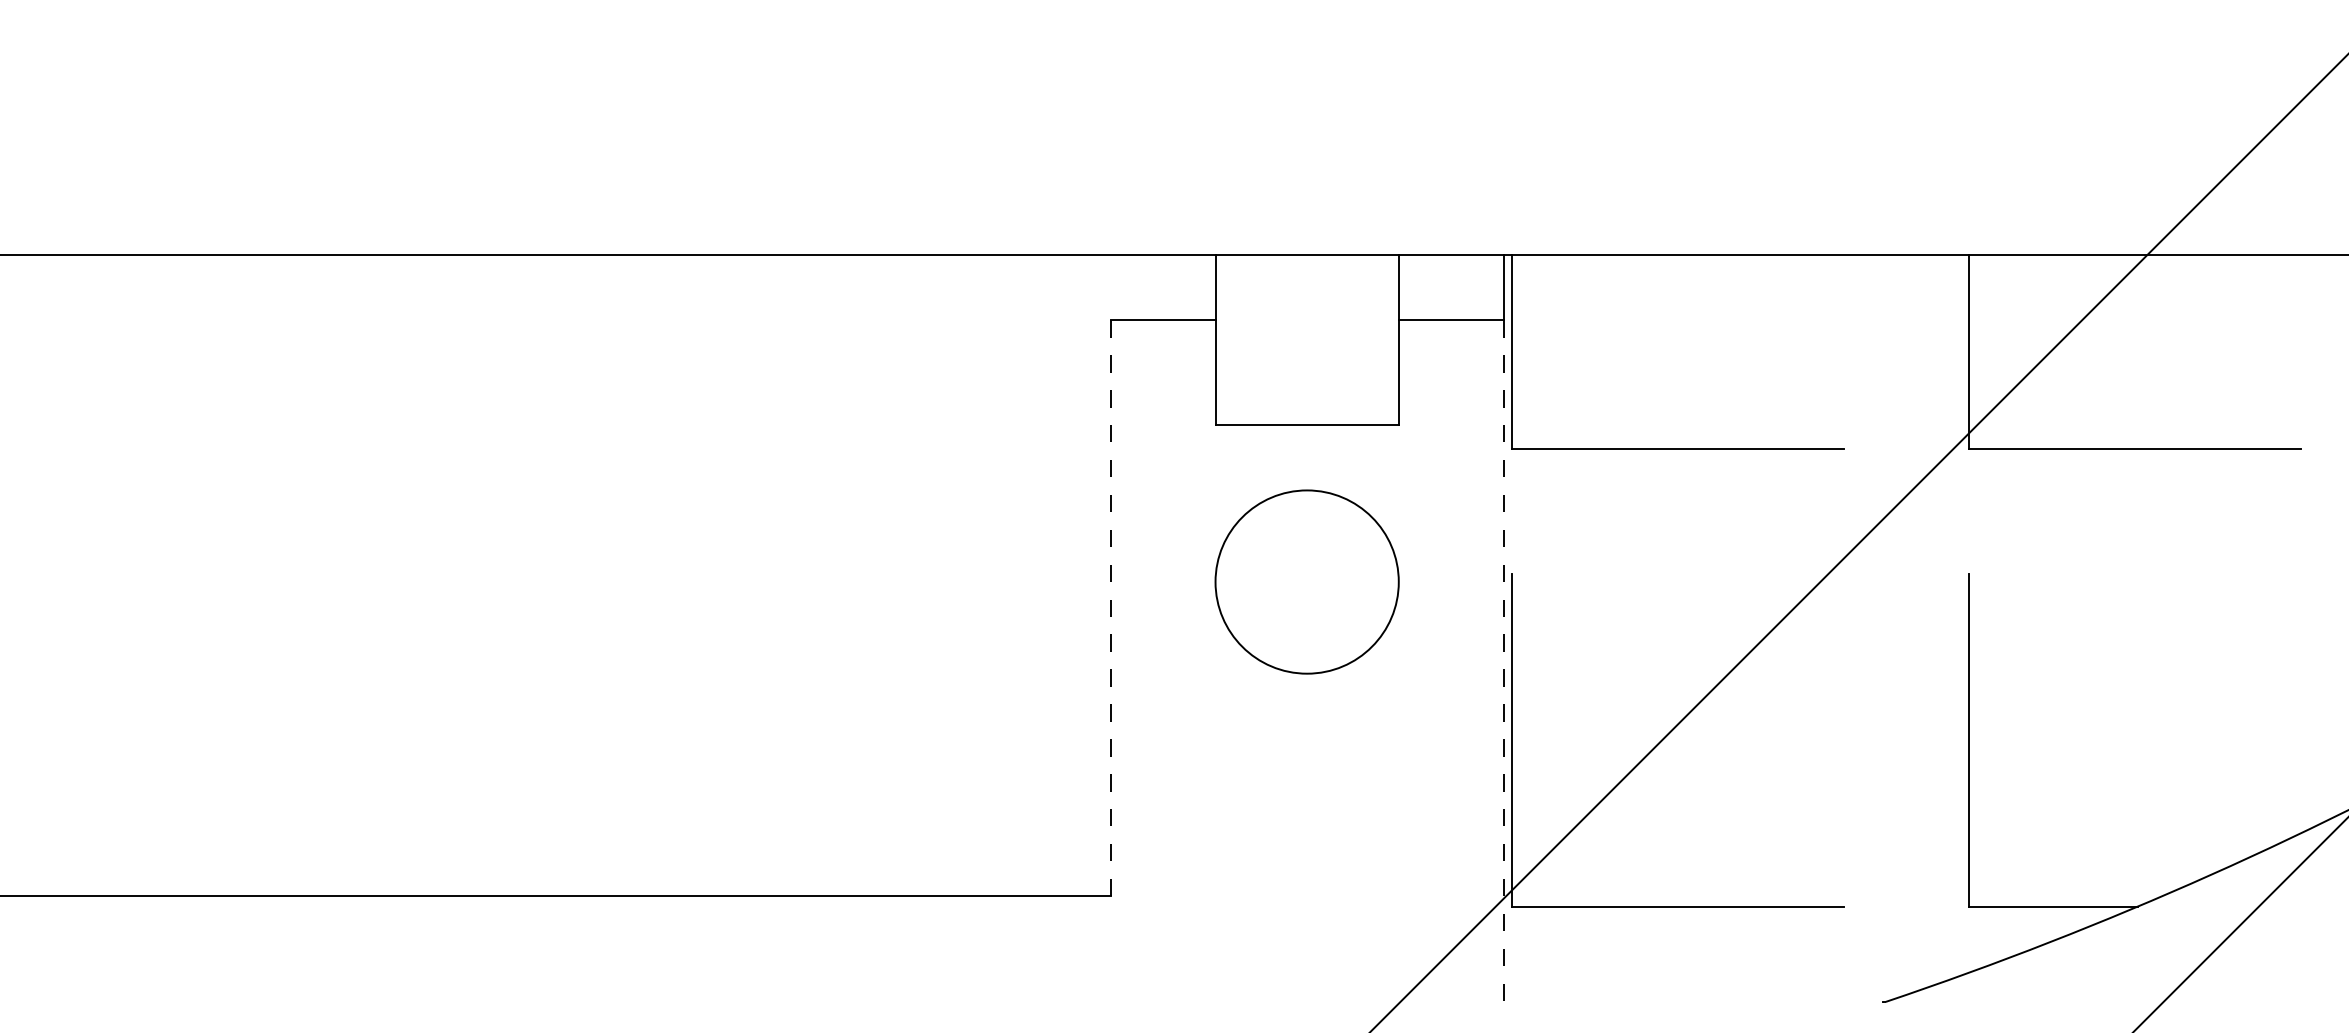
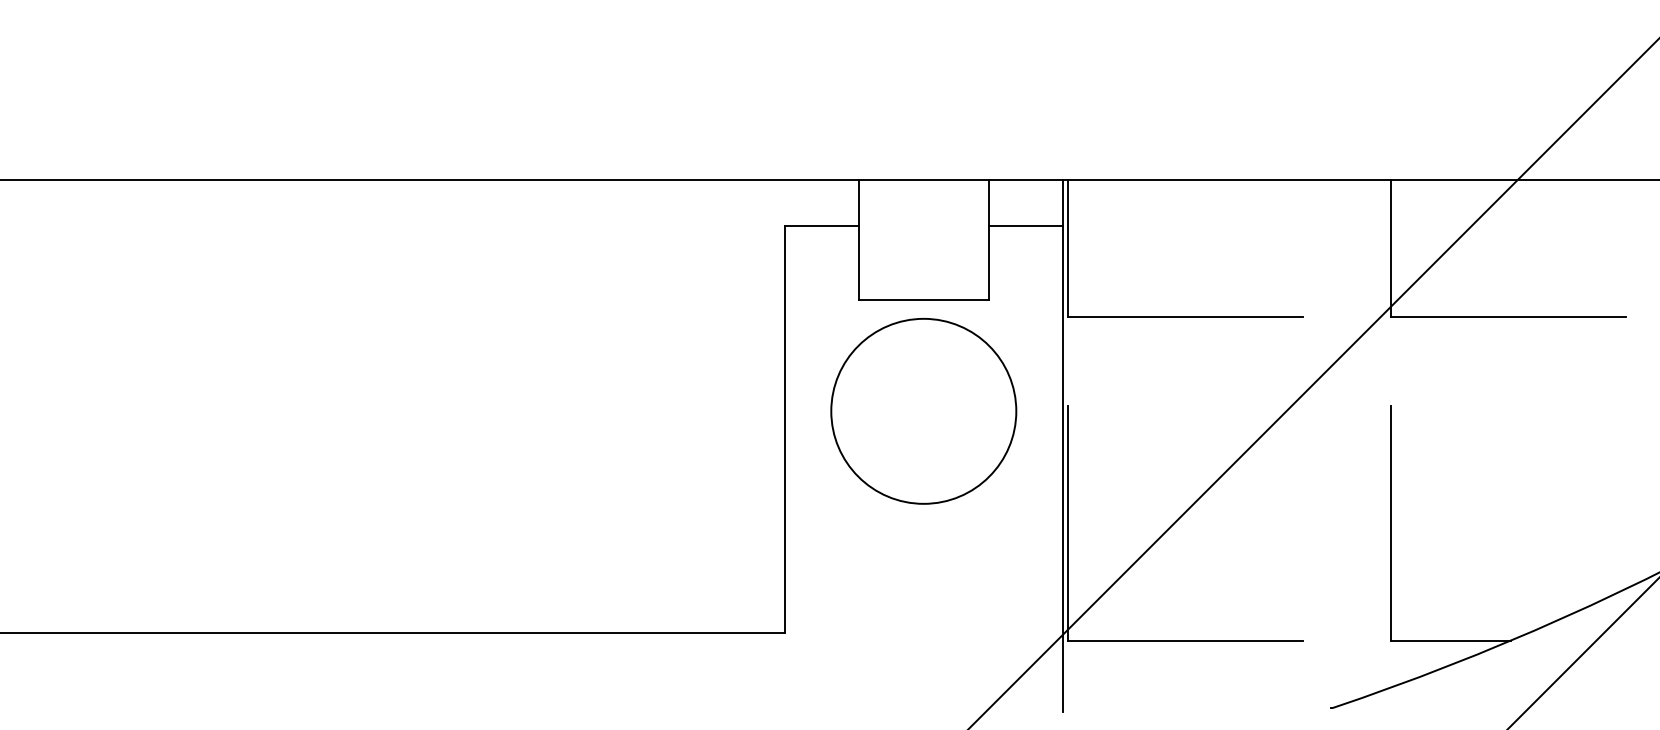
circle: (1306, 581) -> (923, 410), size x1.43
line: (1110, 608) -> (784, 430), dashed -> solid
line: (1503, 663) -> (1062, 468), dashed -> solid

